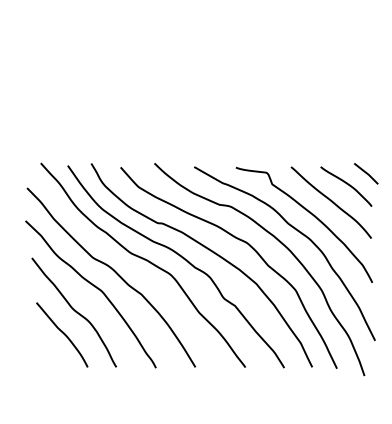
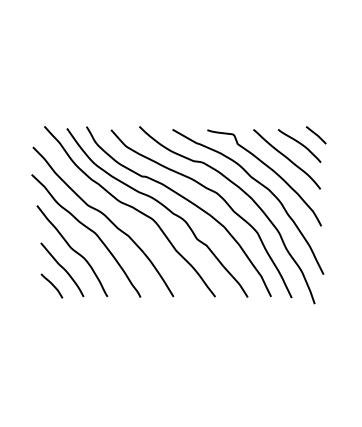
curve: (49, 352) -> (51, 284), added

